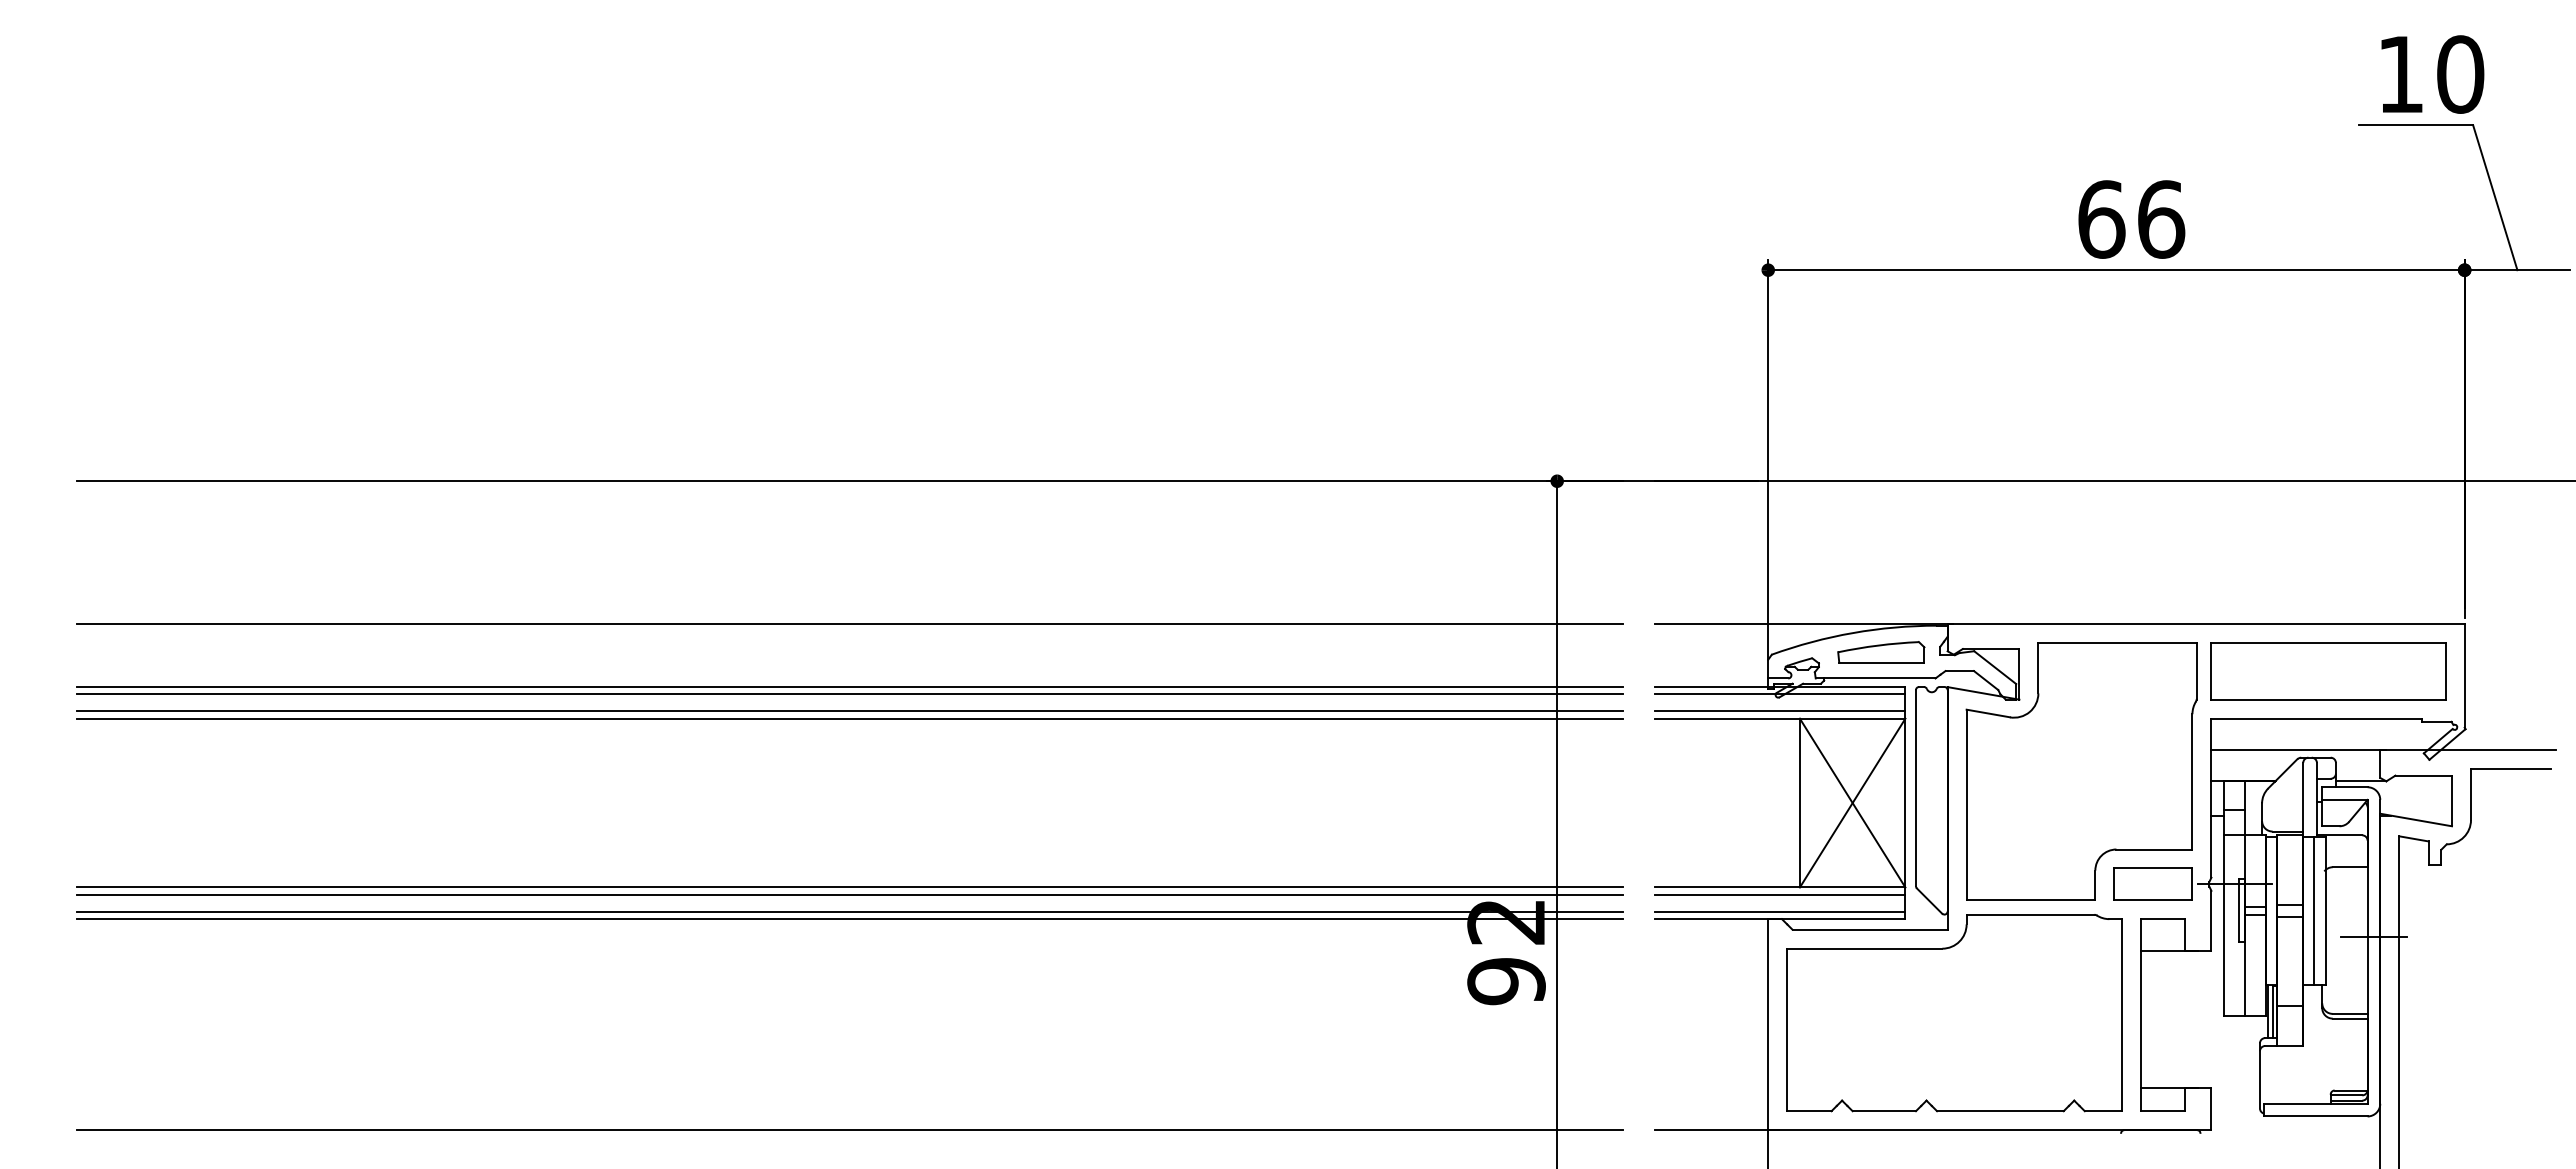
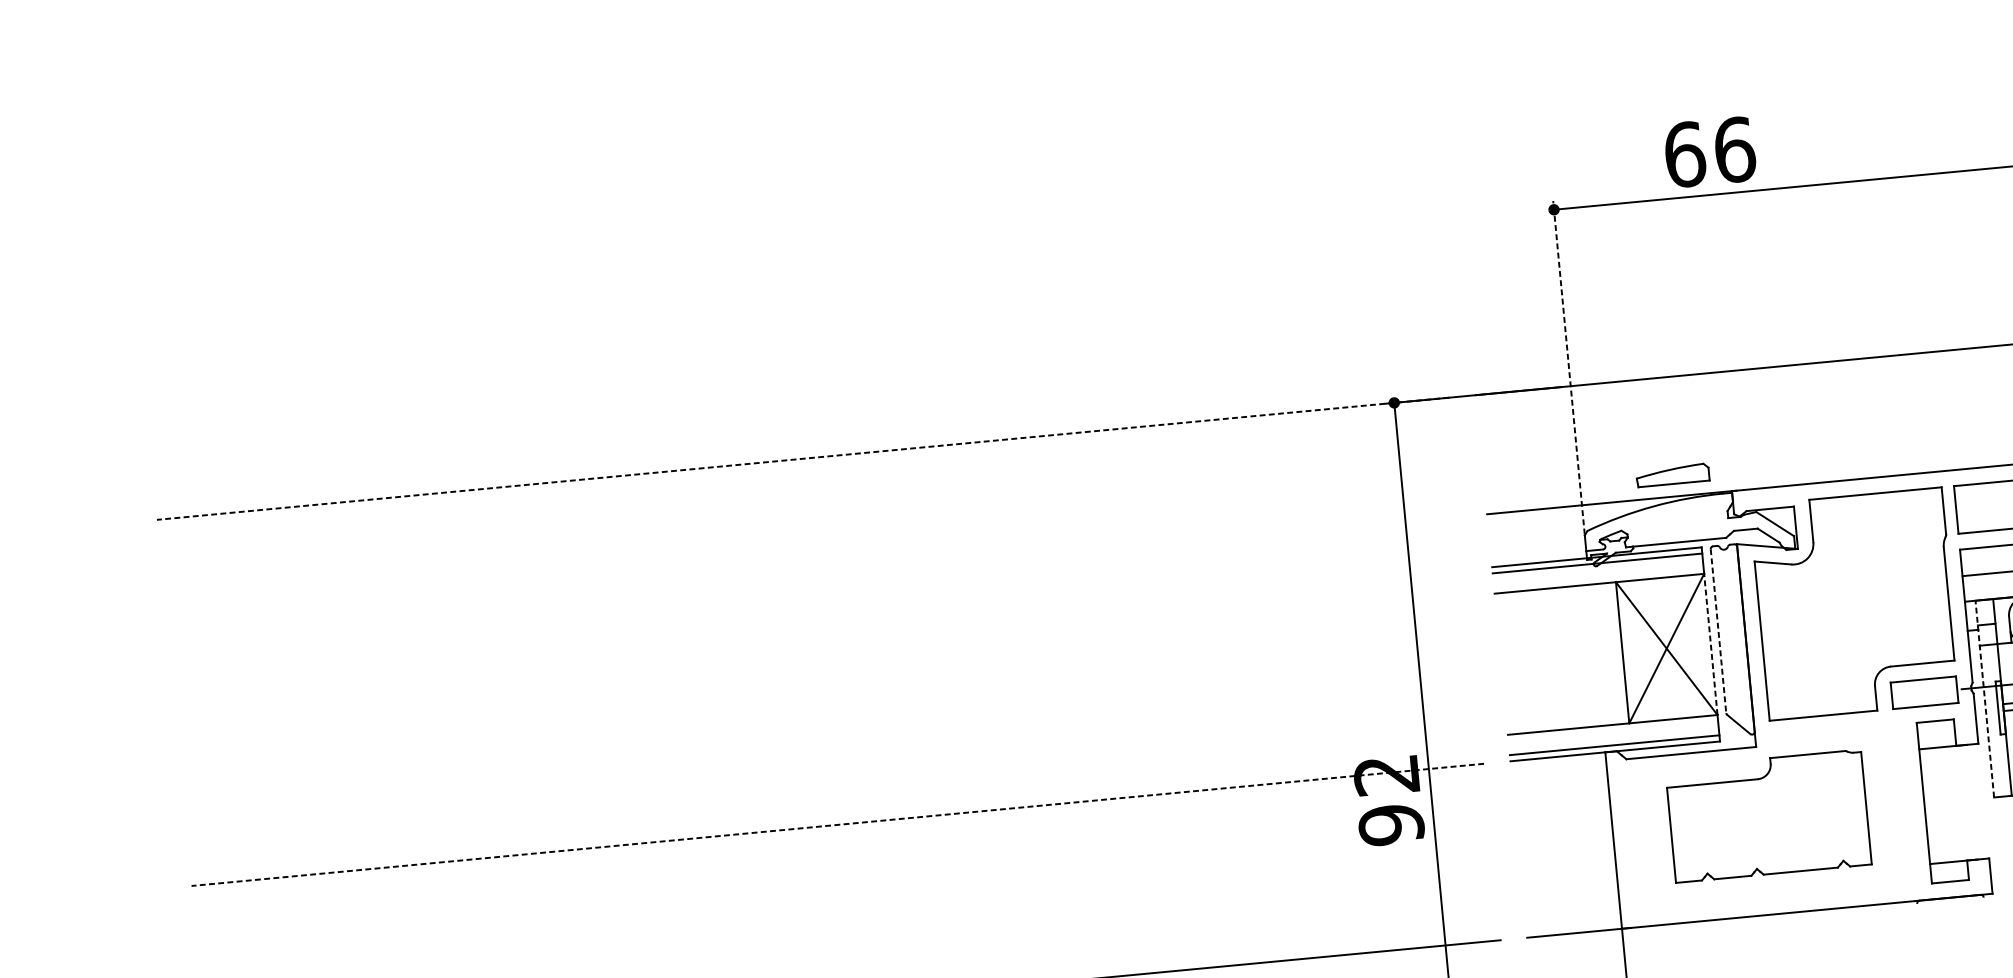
text: (2131, 219) -> (1709, 152), moved
line: (1768, 458) -> (1569, 367), solid -> dashed
line: (850, 481) -> (803, 458), solid -> dashed
line: (850, 623) -> (814, 577), removed
part: (1881, 652) -> (1673, 475), moved
line: (850, 687) -> (819, 631), removed
line: (850, 694) -> (820, 637), removed
line: (850, 711) -> (821, 651), removed
line: (1779, 711) -> (1598, 577), removed
line: (850, 718) -> (822, 657), removed
line: (1915, 788) -> (1718, 631), solid -> dashed
line: (1905, 802) -> (1710, 643), solid -> dashed
line: (850, 887) -> (835, 798), removed
line: (850, 894) -> (836, 804), removed
line: (1779, 894) -> (1612, 730), removed
line: (2224, 898) -> (1985, 699), solid -> dashed
line: (850, 911) -> (837, 818), removed
line: (850, 919) -> (838, 825), solid -> dashed
part: (1954, 1013) -> (1768, 816), size x0.7

